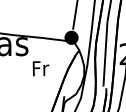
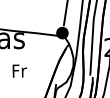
text: (40, 68) -> (19, 70), moved

